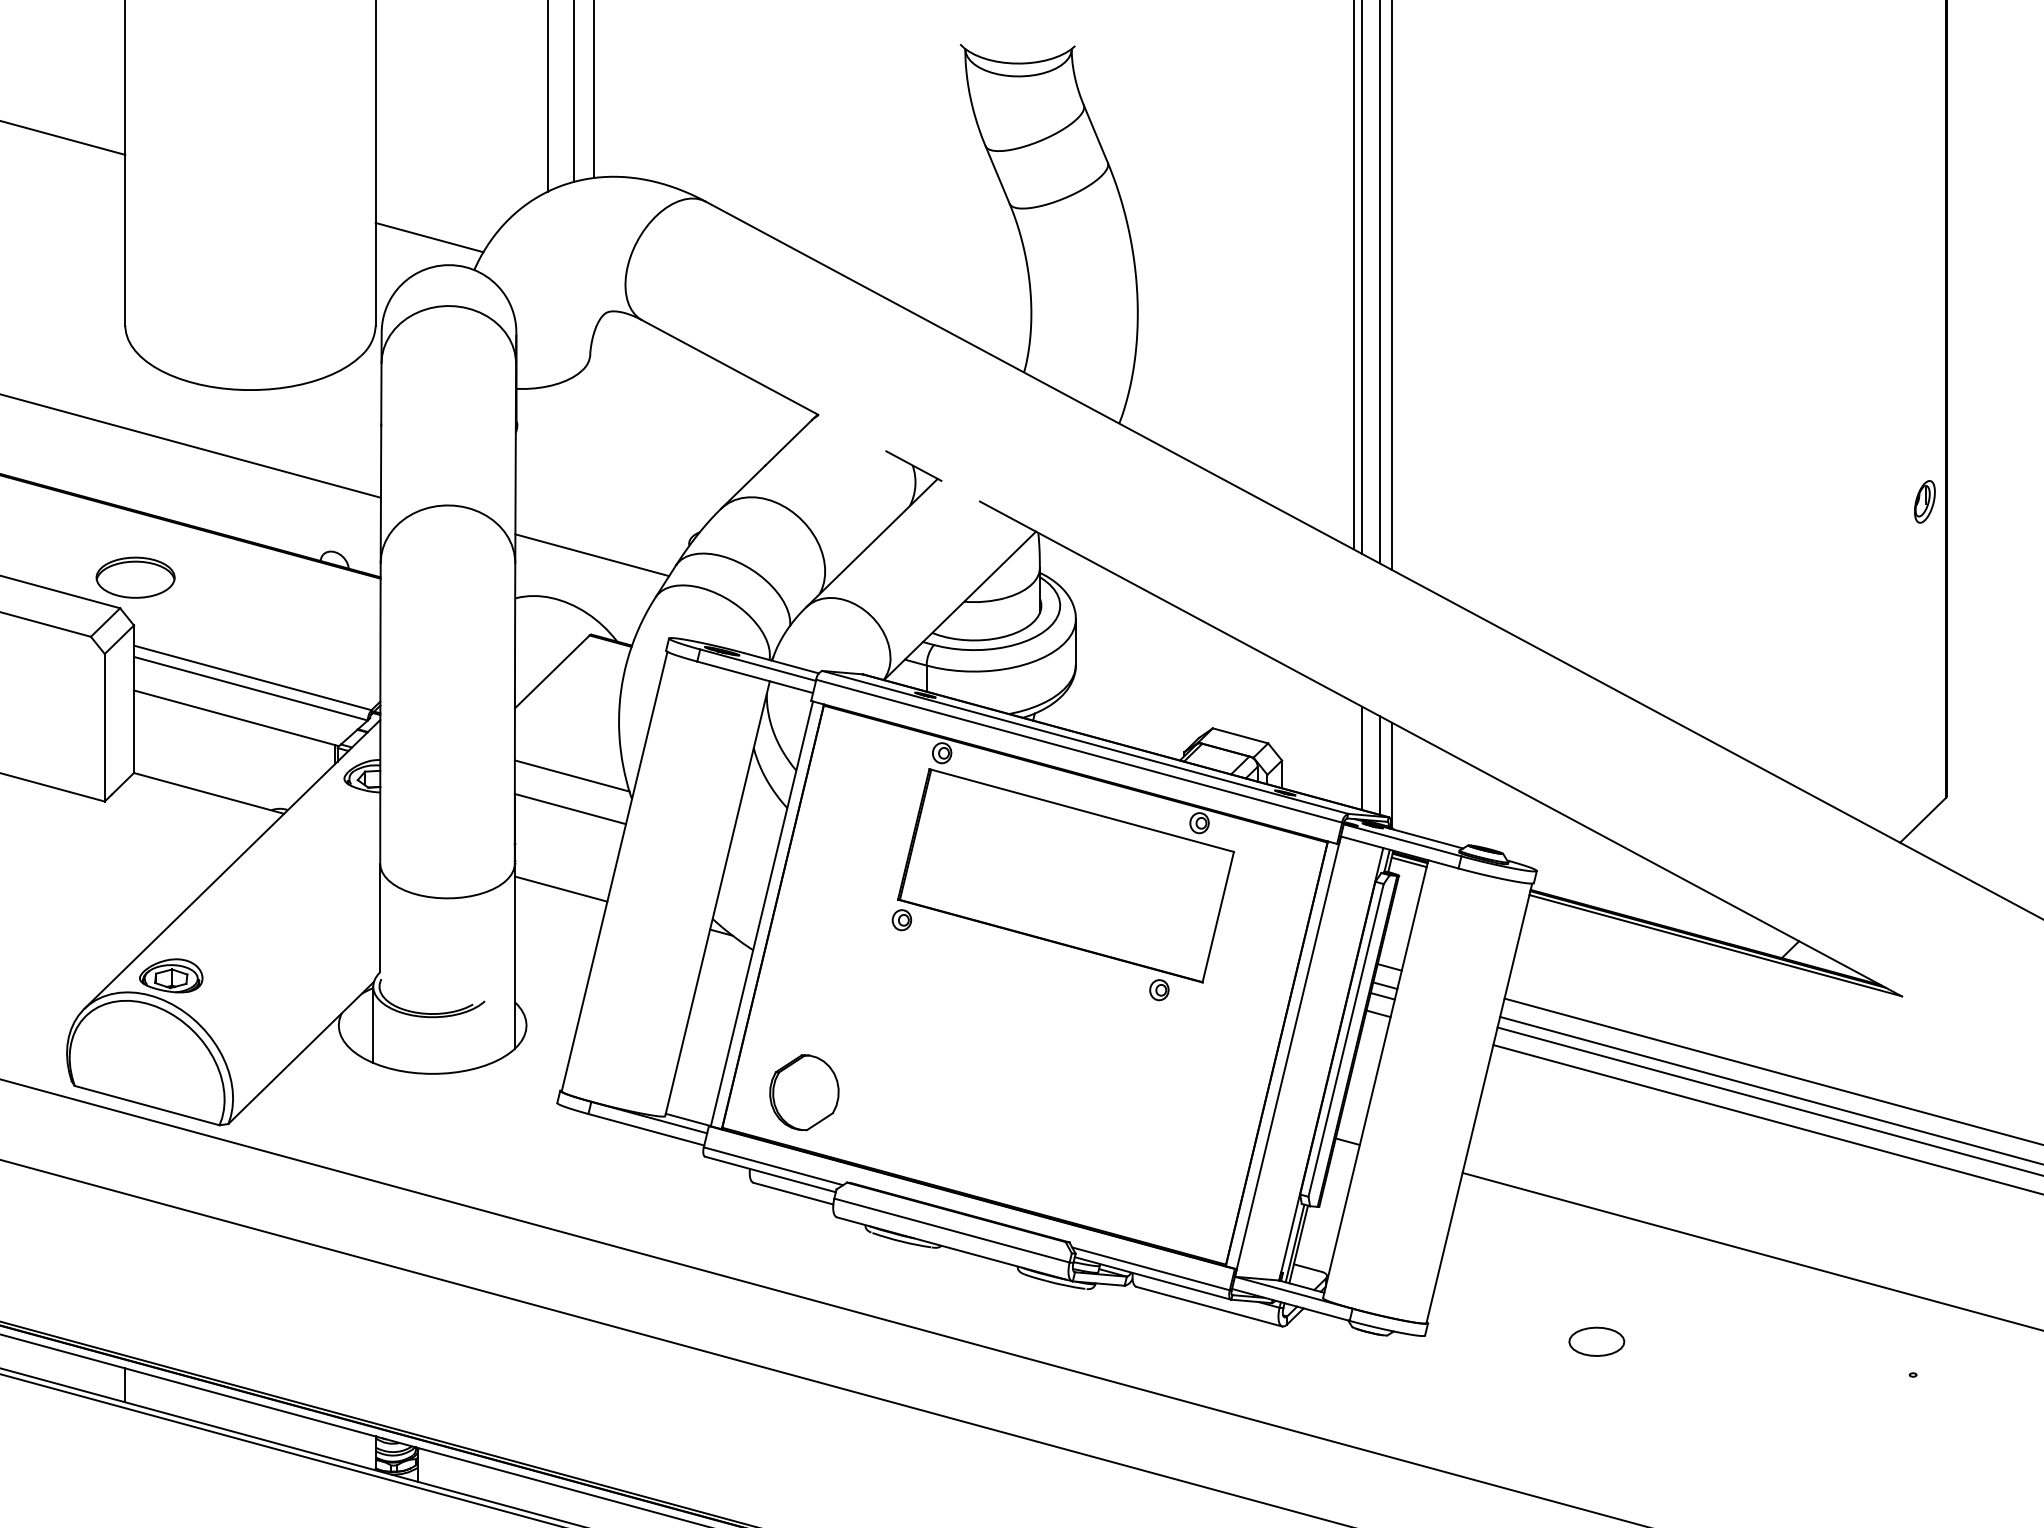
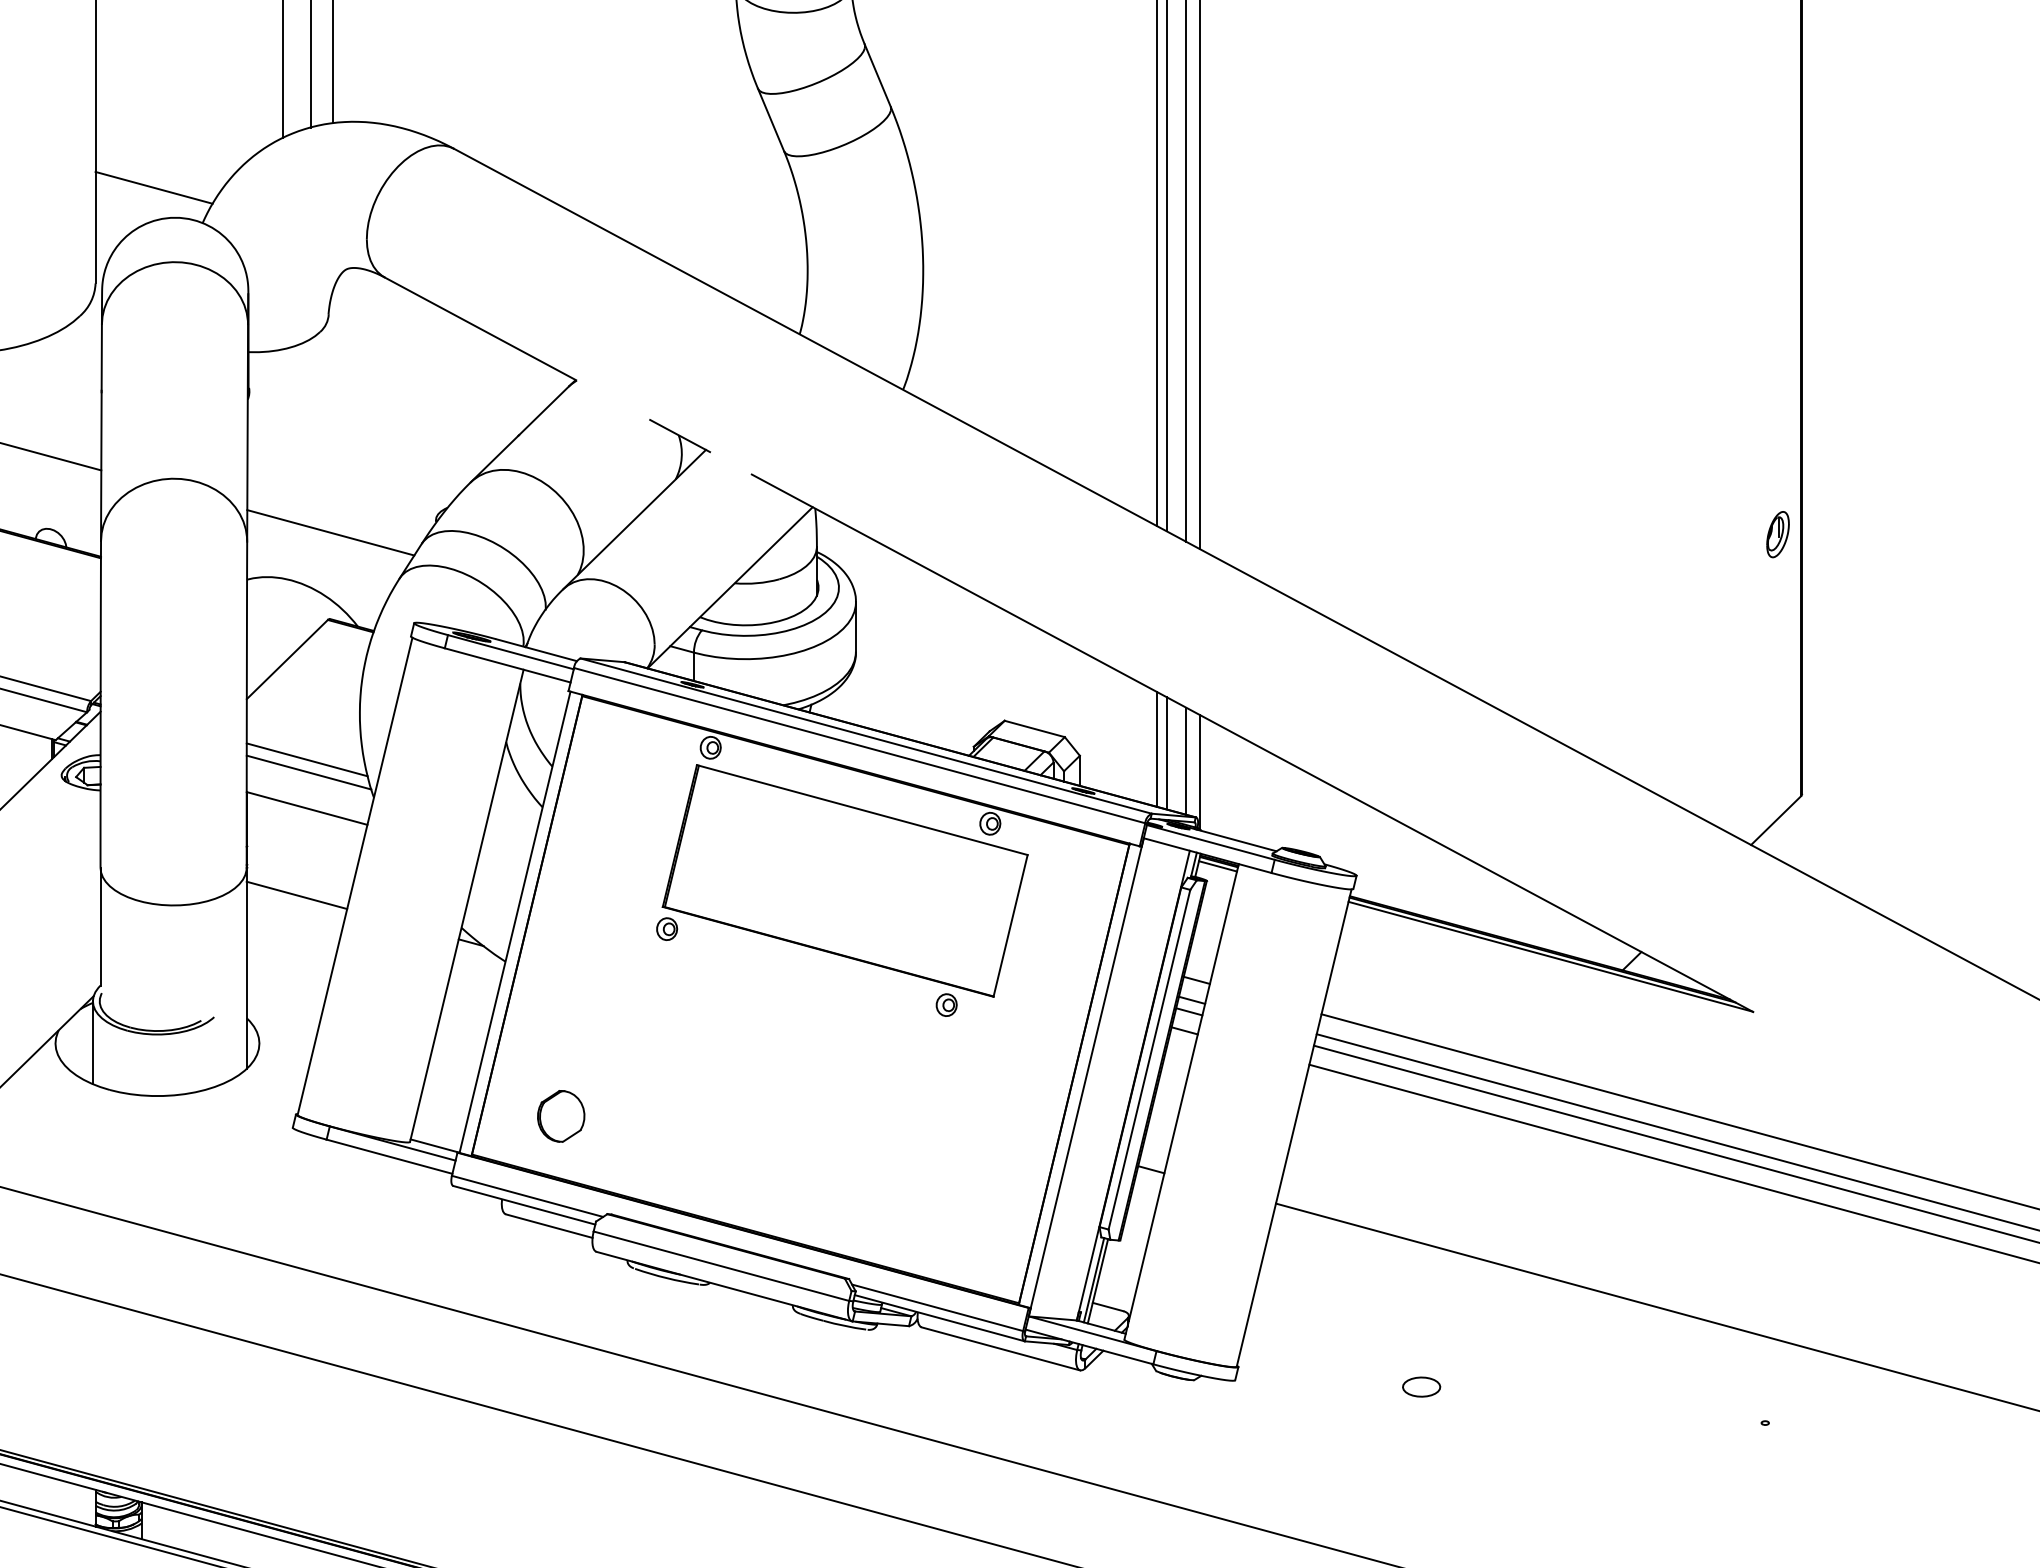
part: (1924, 501) -> (1777, 534), moved
line: (1353, 754) -> (1157, 749), added
line: (570, 764) -> (307, 760), added
part: (804, 1092) -> (561, 1116), size x0.62
part: (1596, 1341) -> (1421, 1386), size x0.62

